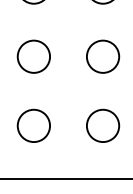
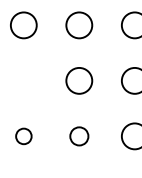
part: (33, 56) -> (23, 80), removed
part: (33, 126) -> (23, 136), size x0.6
part: (103, 126) -> (79, 136), size x0.7

